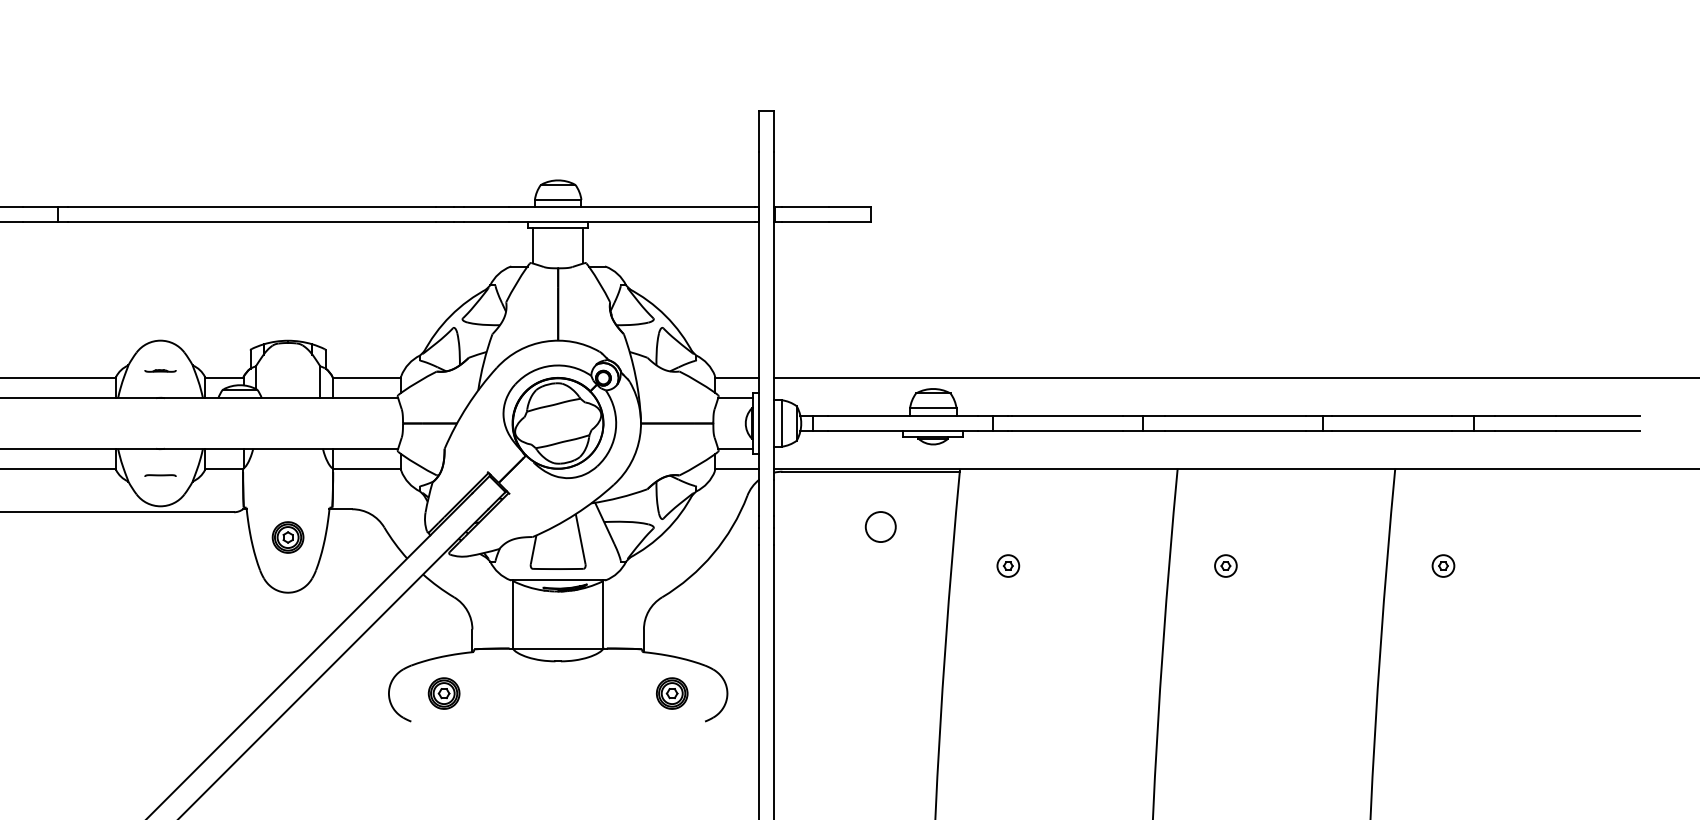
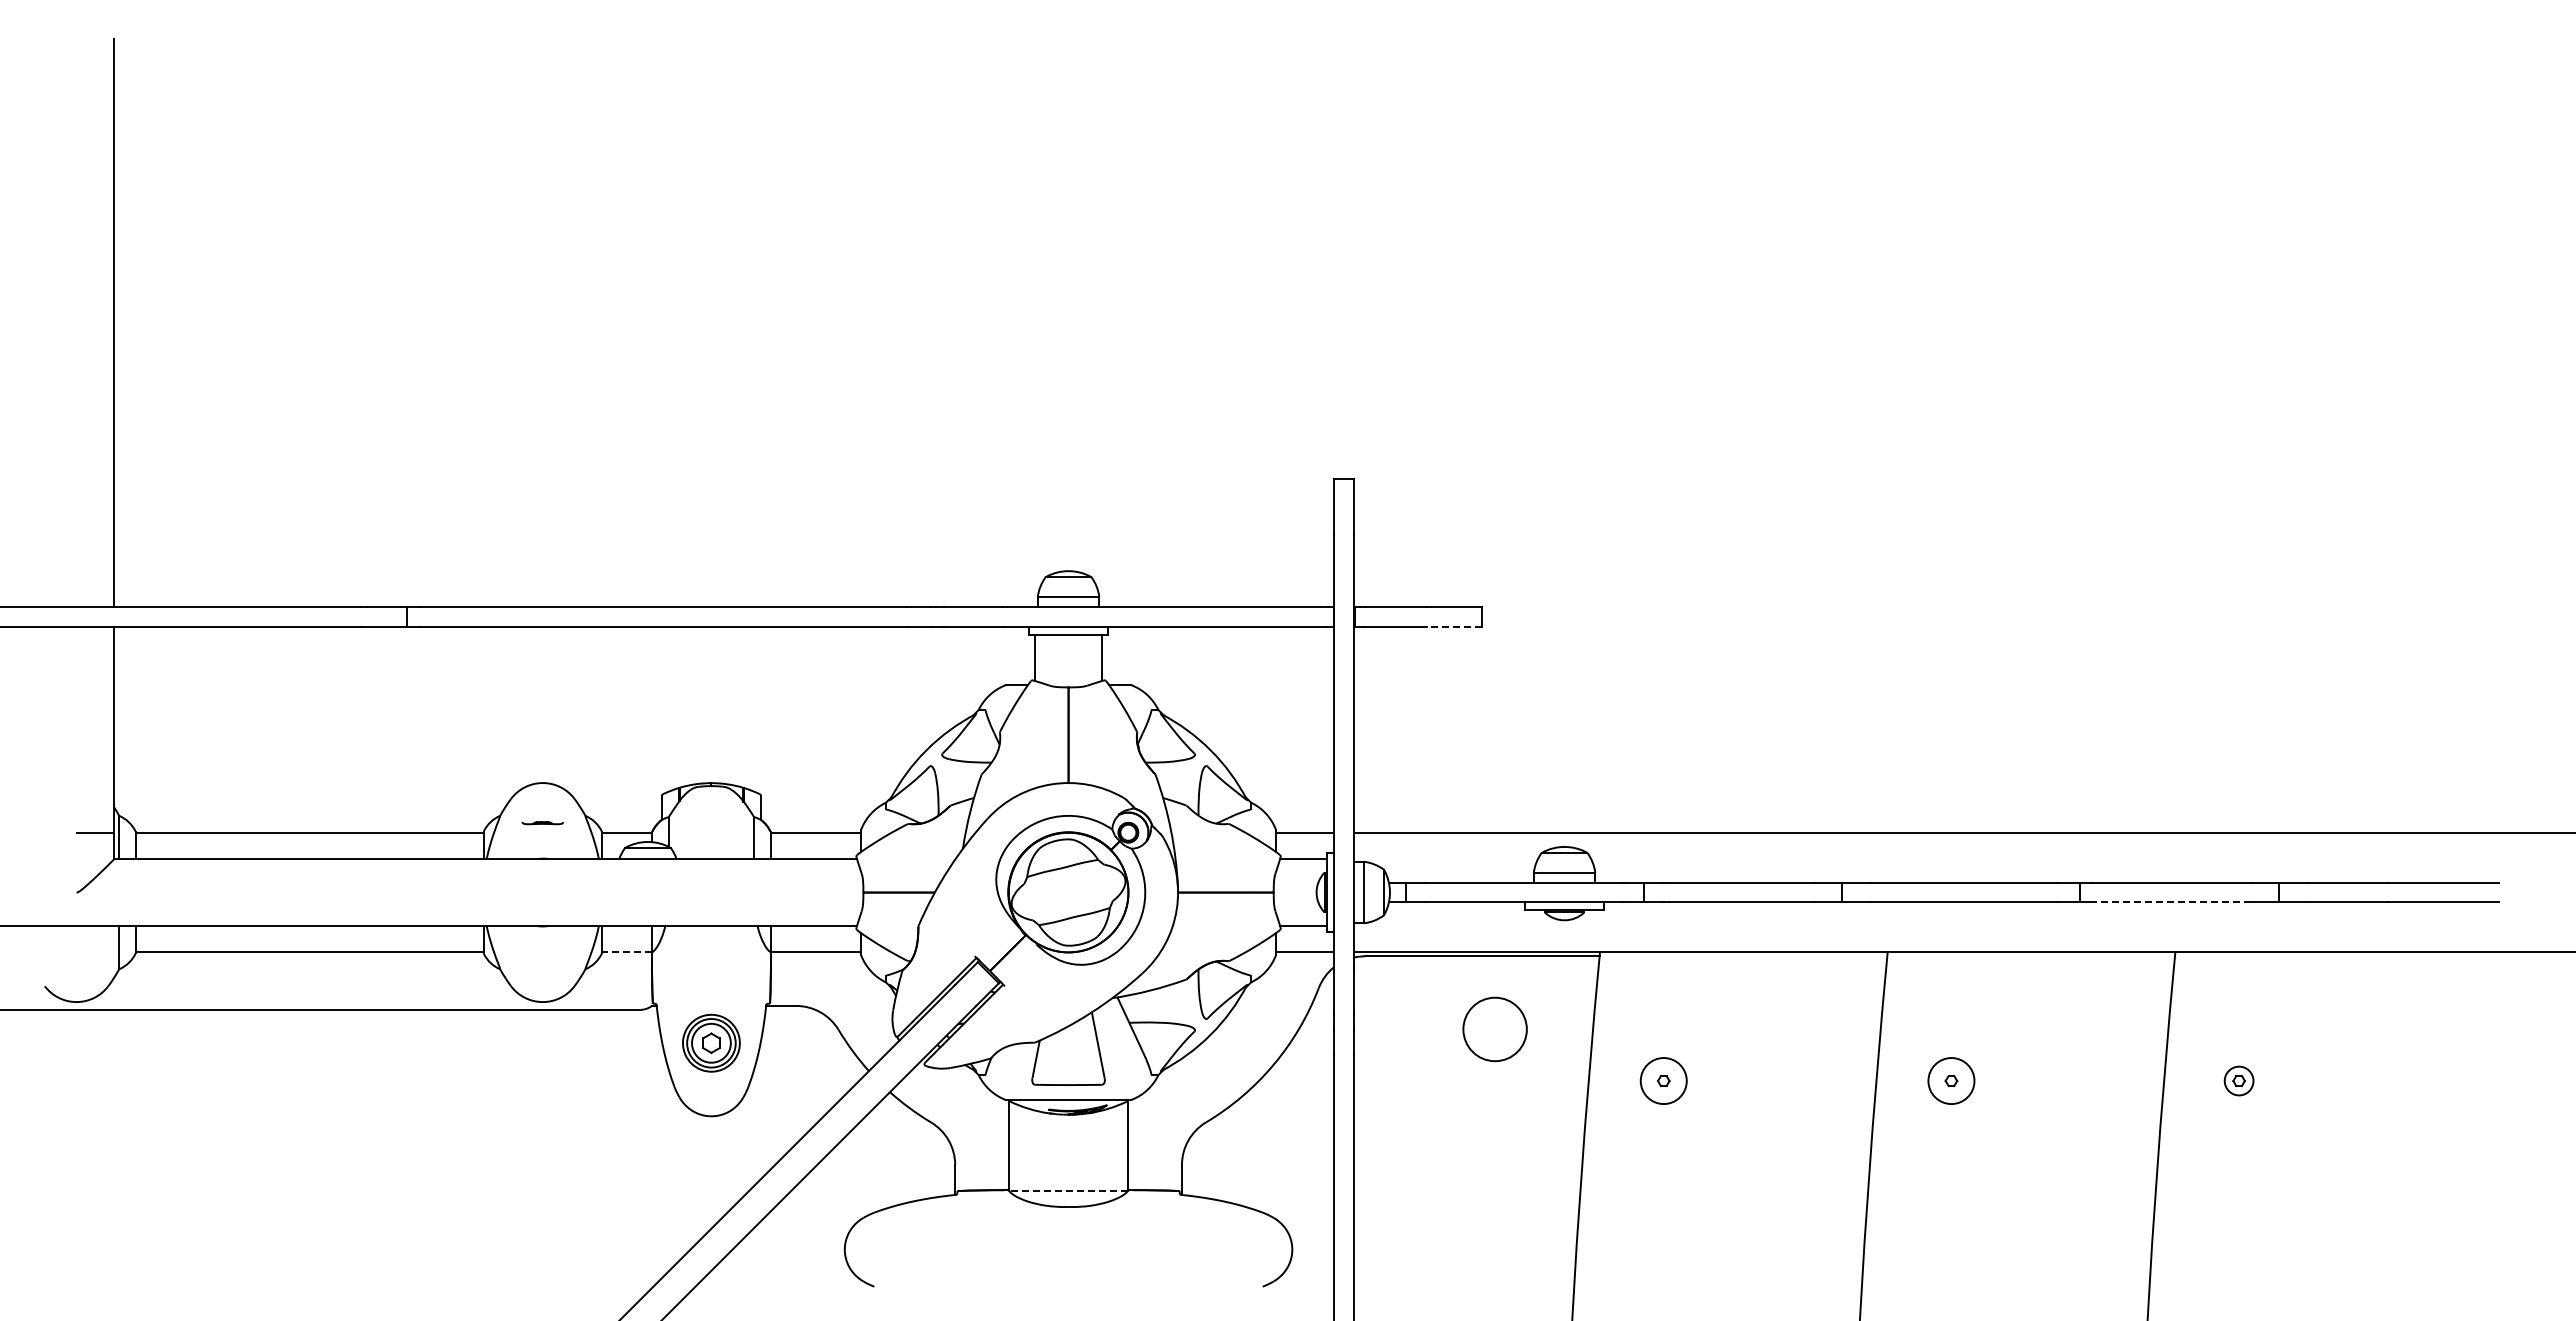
line: (850, 222) -> (1454, 626), solid -> dashed
line: (1391, 431) -> (2170, 902), solid -> dashed
line: (223, 468) -> (626, 952), solid -> dashed
curve: (160, 475) -> (542, 961), removed
circle: (880, 527) -> (1494, 1029), size x1.6
part: (288, 537) -> (711, 1043), size x1.4
circle: (1008, 565) -> (1663, 1080), size x1.6
circle: (1225, 565) -> (1951, 1080), size x1.6
line: (558, 648) -> (1068, 1190), solid -> dashed
part: (443, 693) -> (917, 1249), removed
part: (672, 693) -> (1219, 1249), removed

